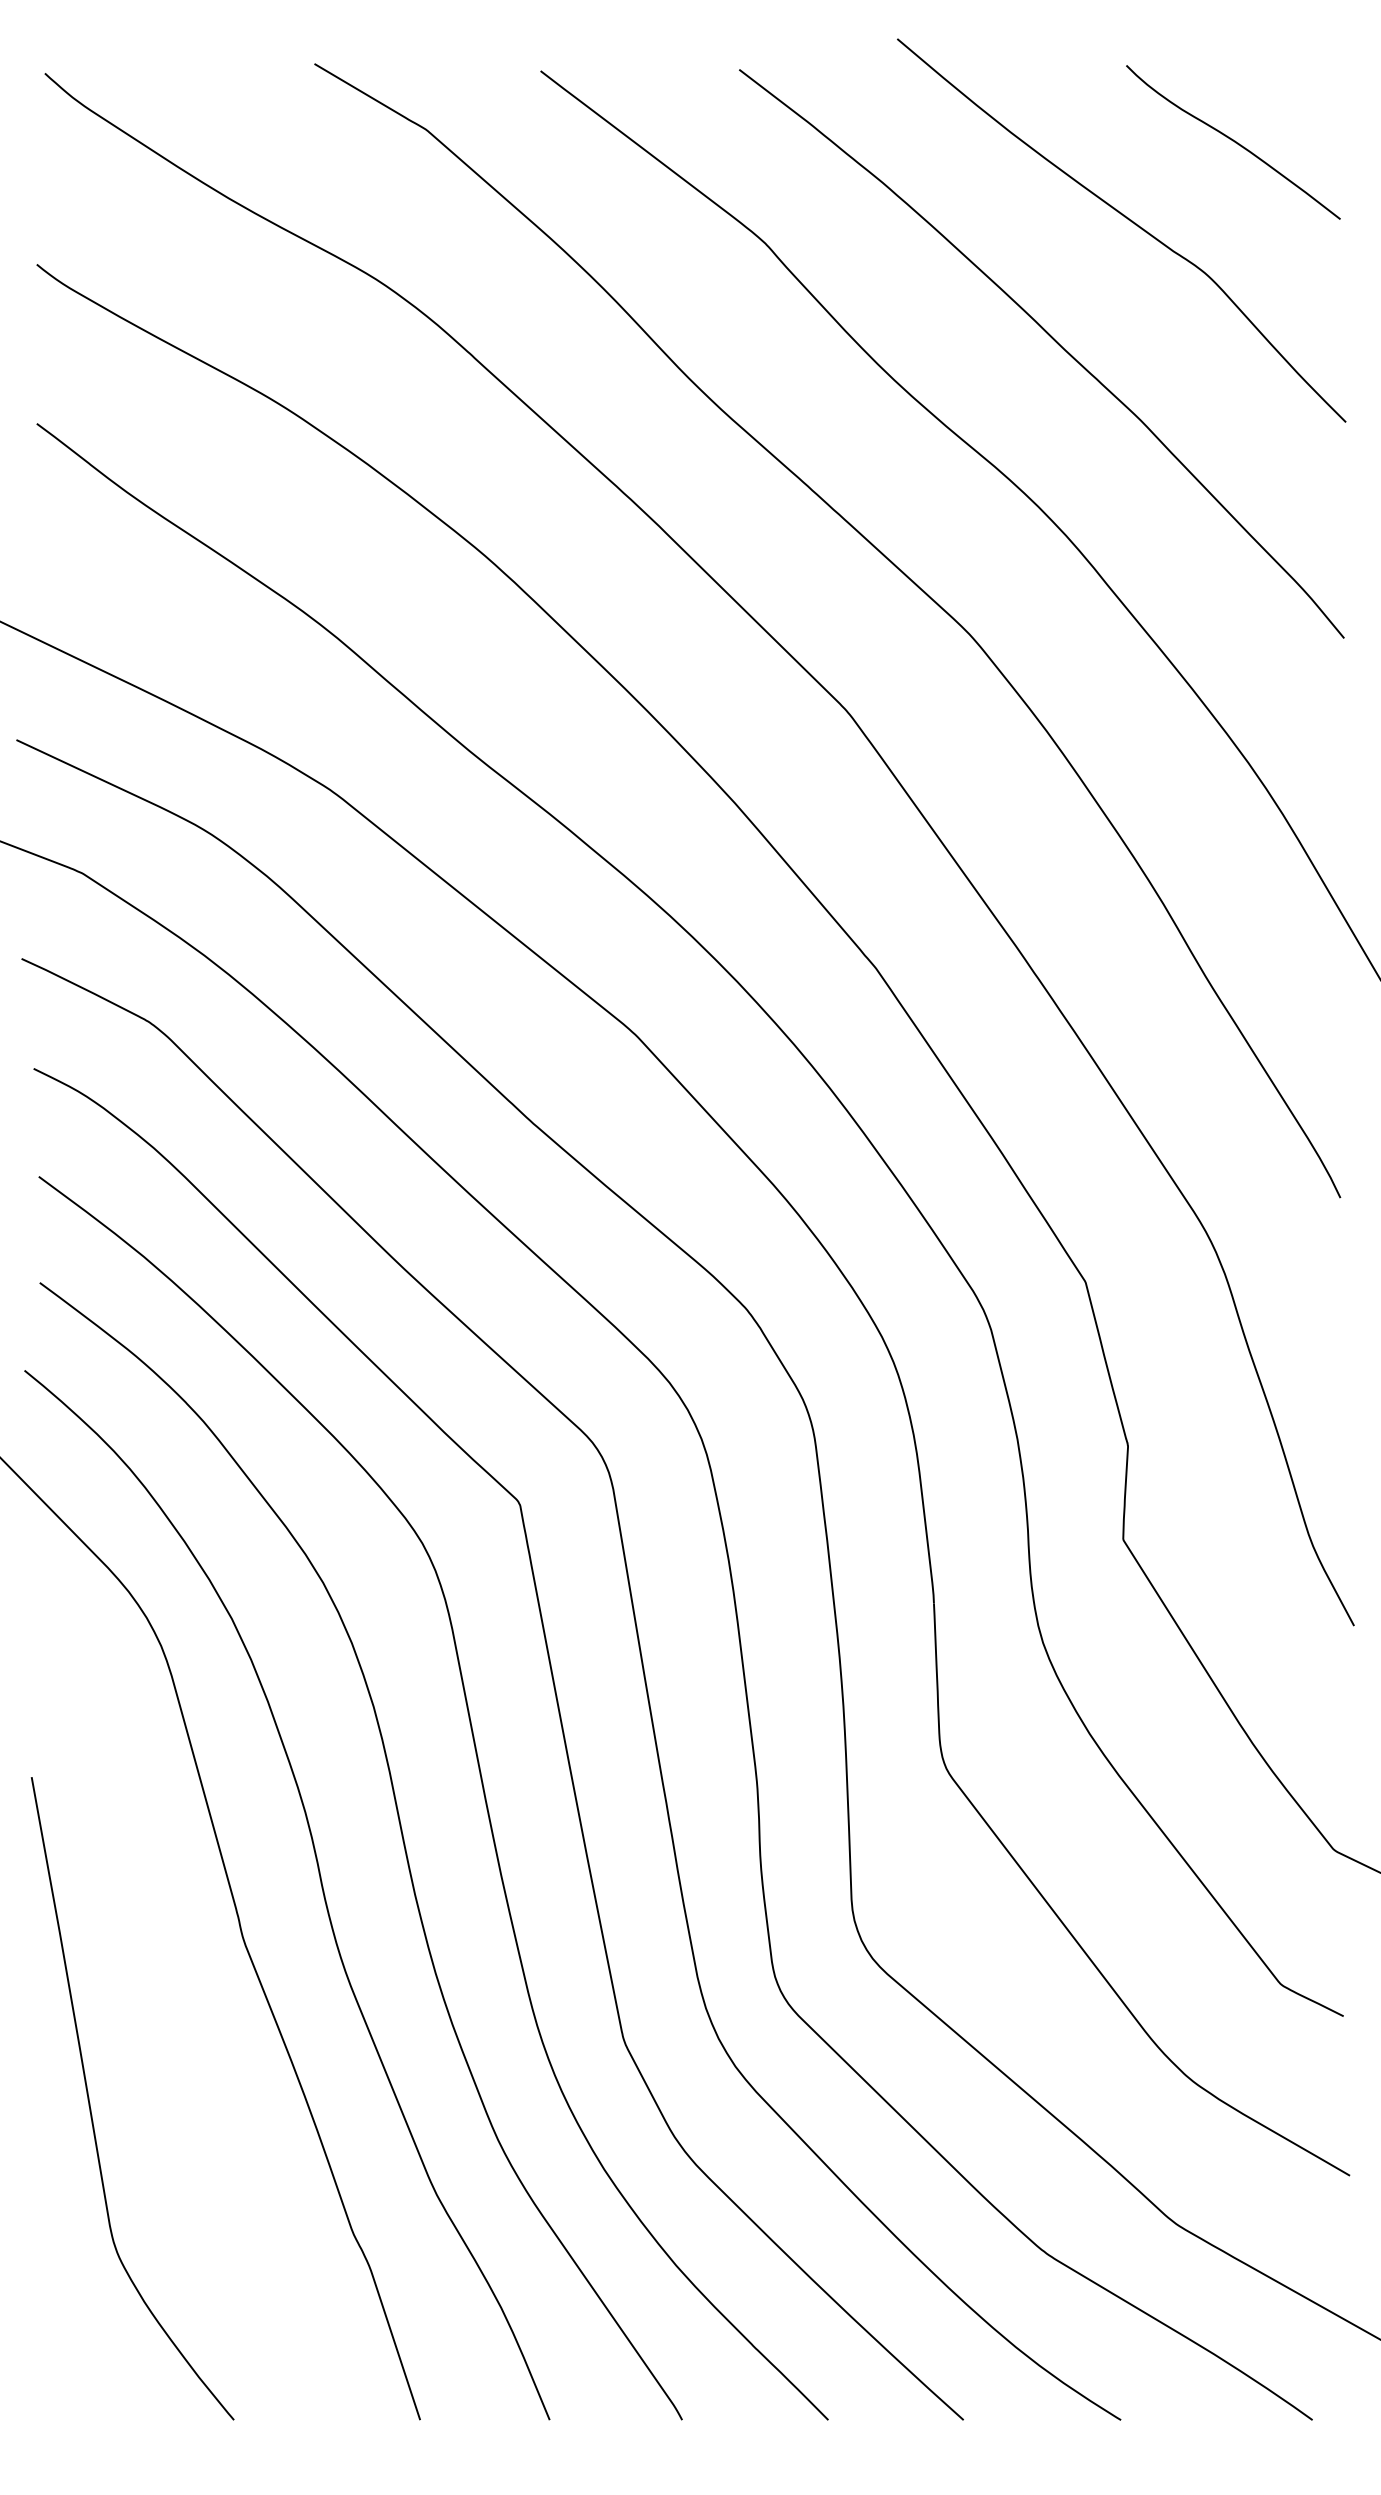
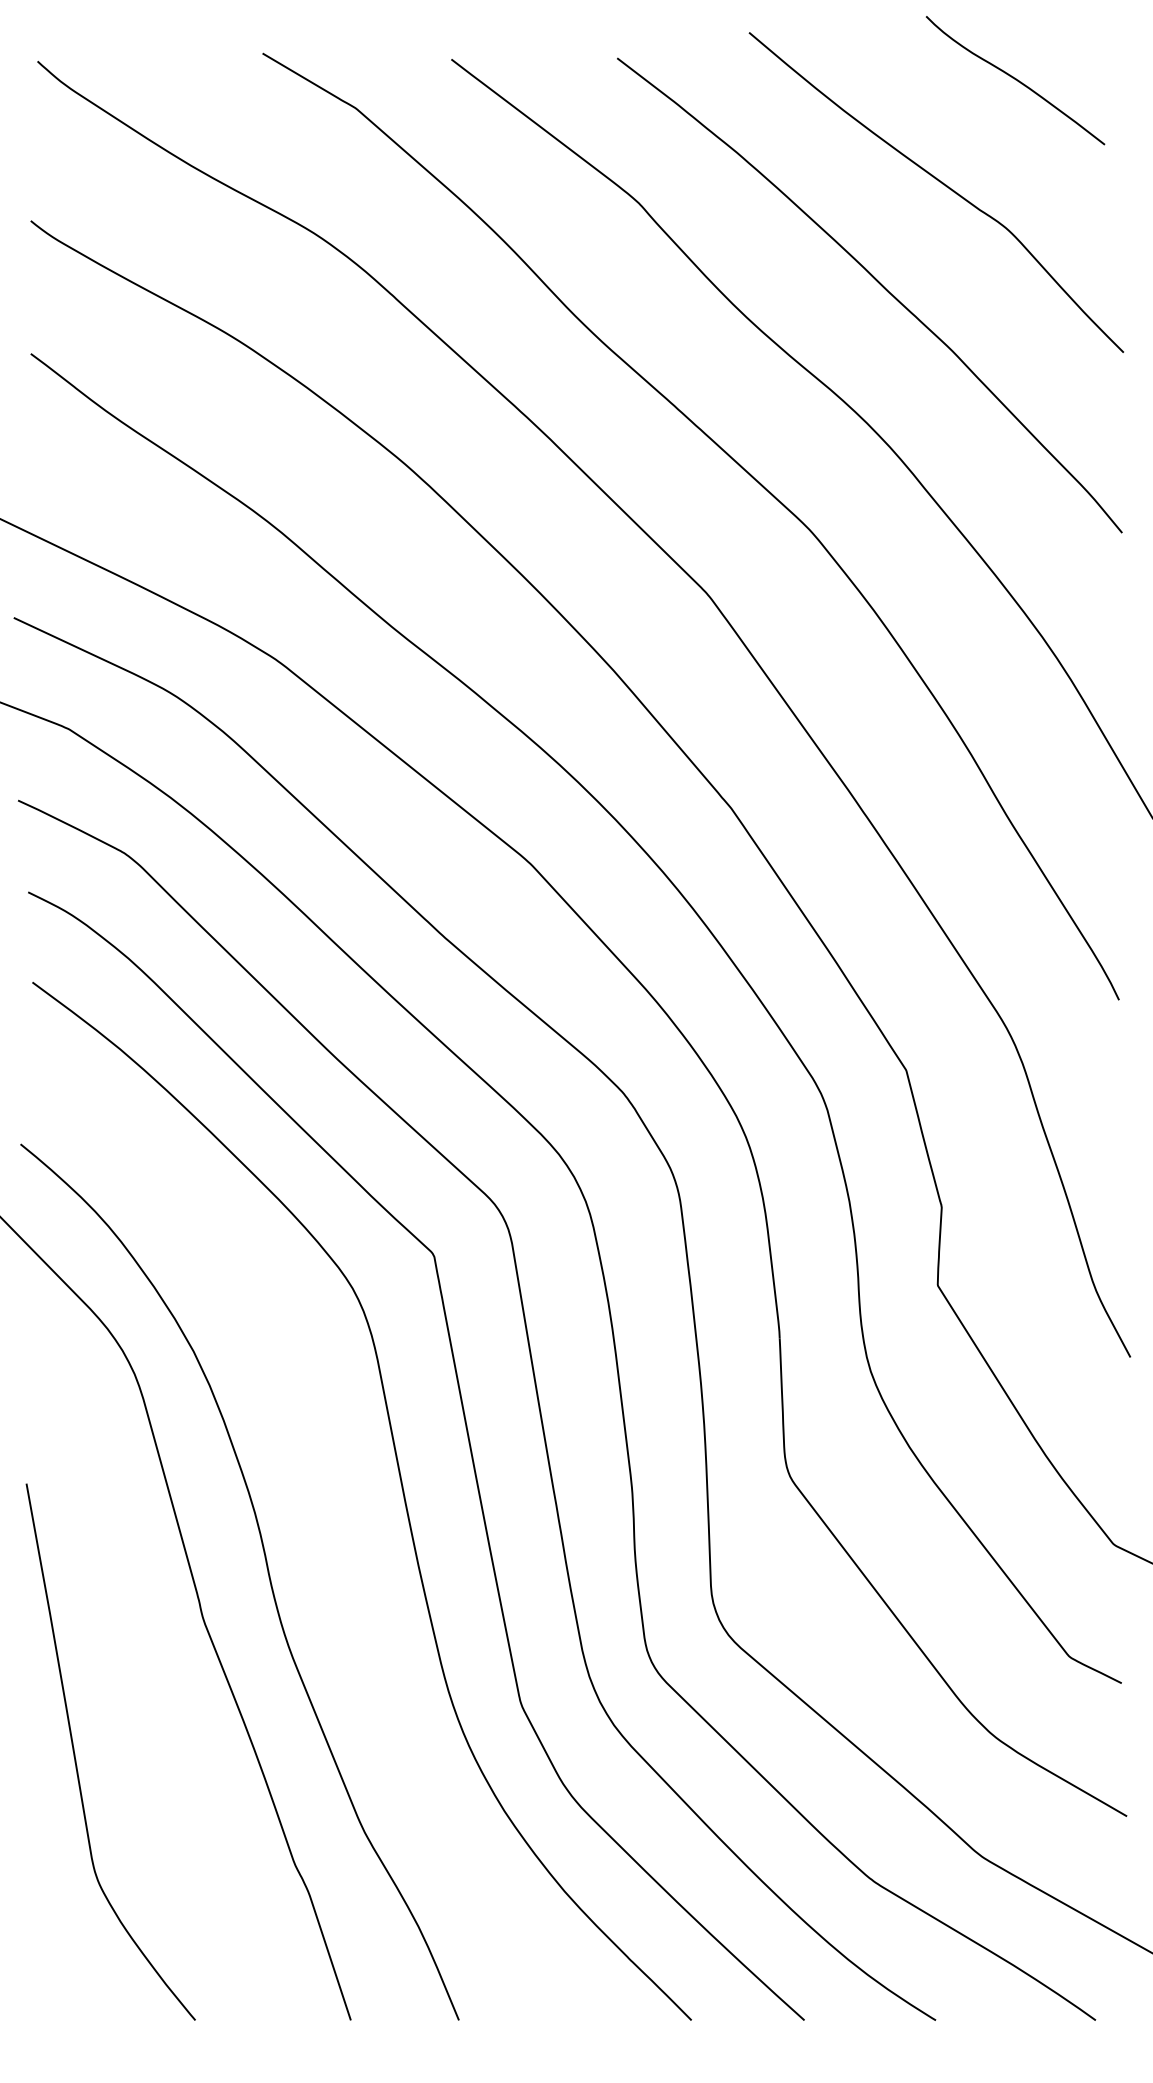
curve: (1233, 141) -> (1015, 79), moved
curve: (402, 1841) -> (336, 1537), removed

